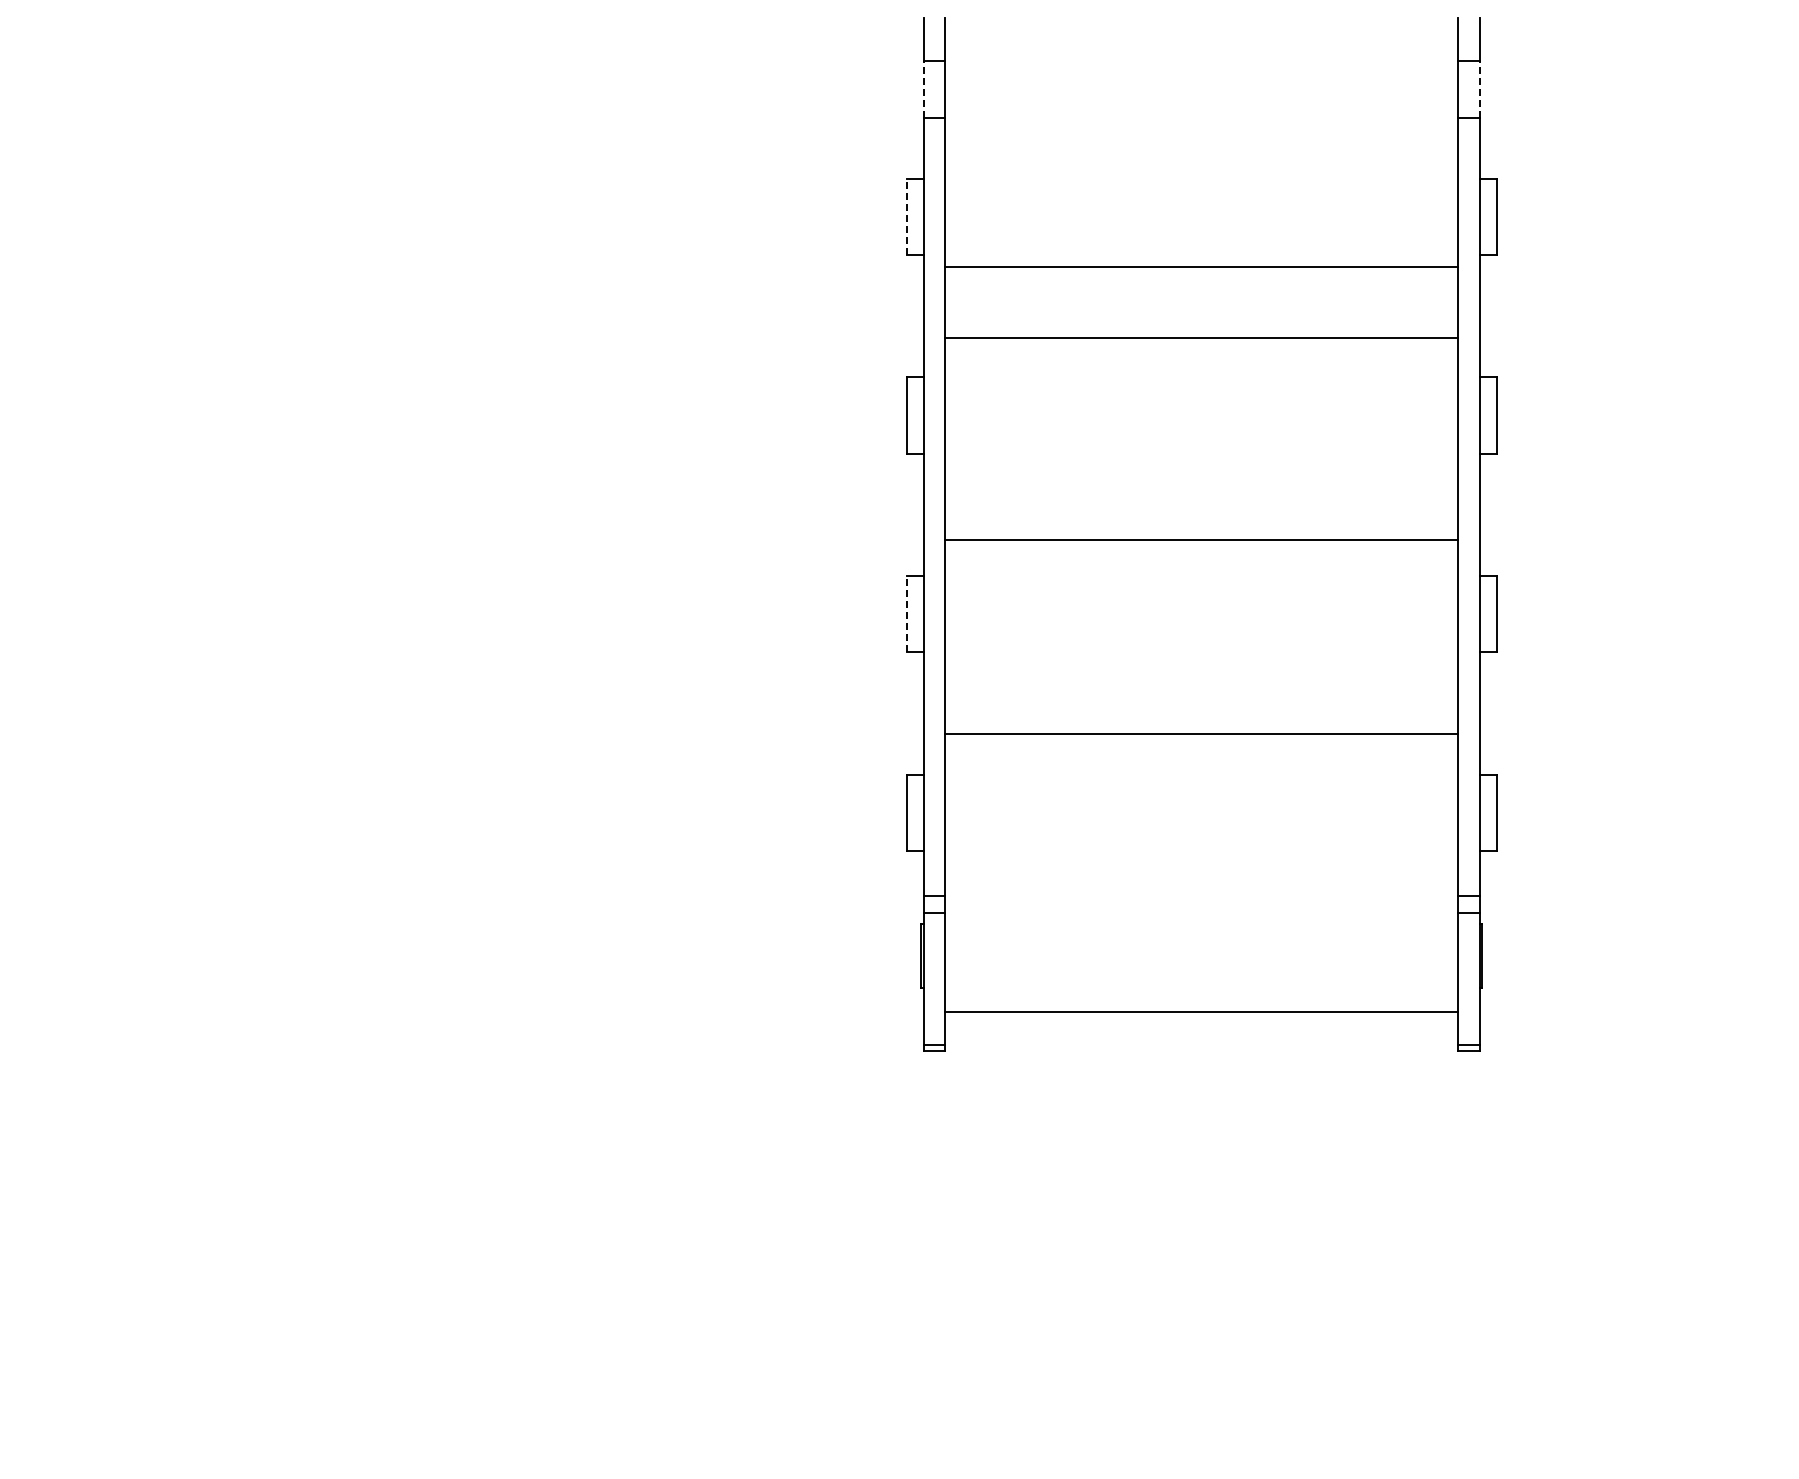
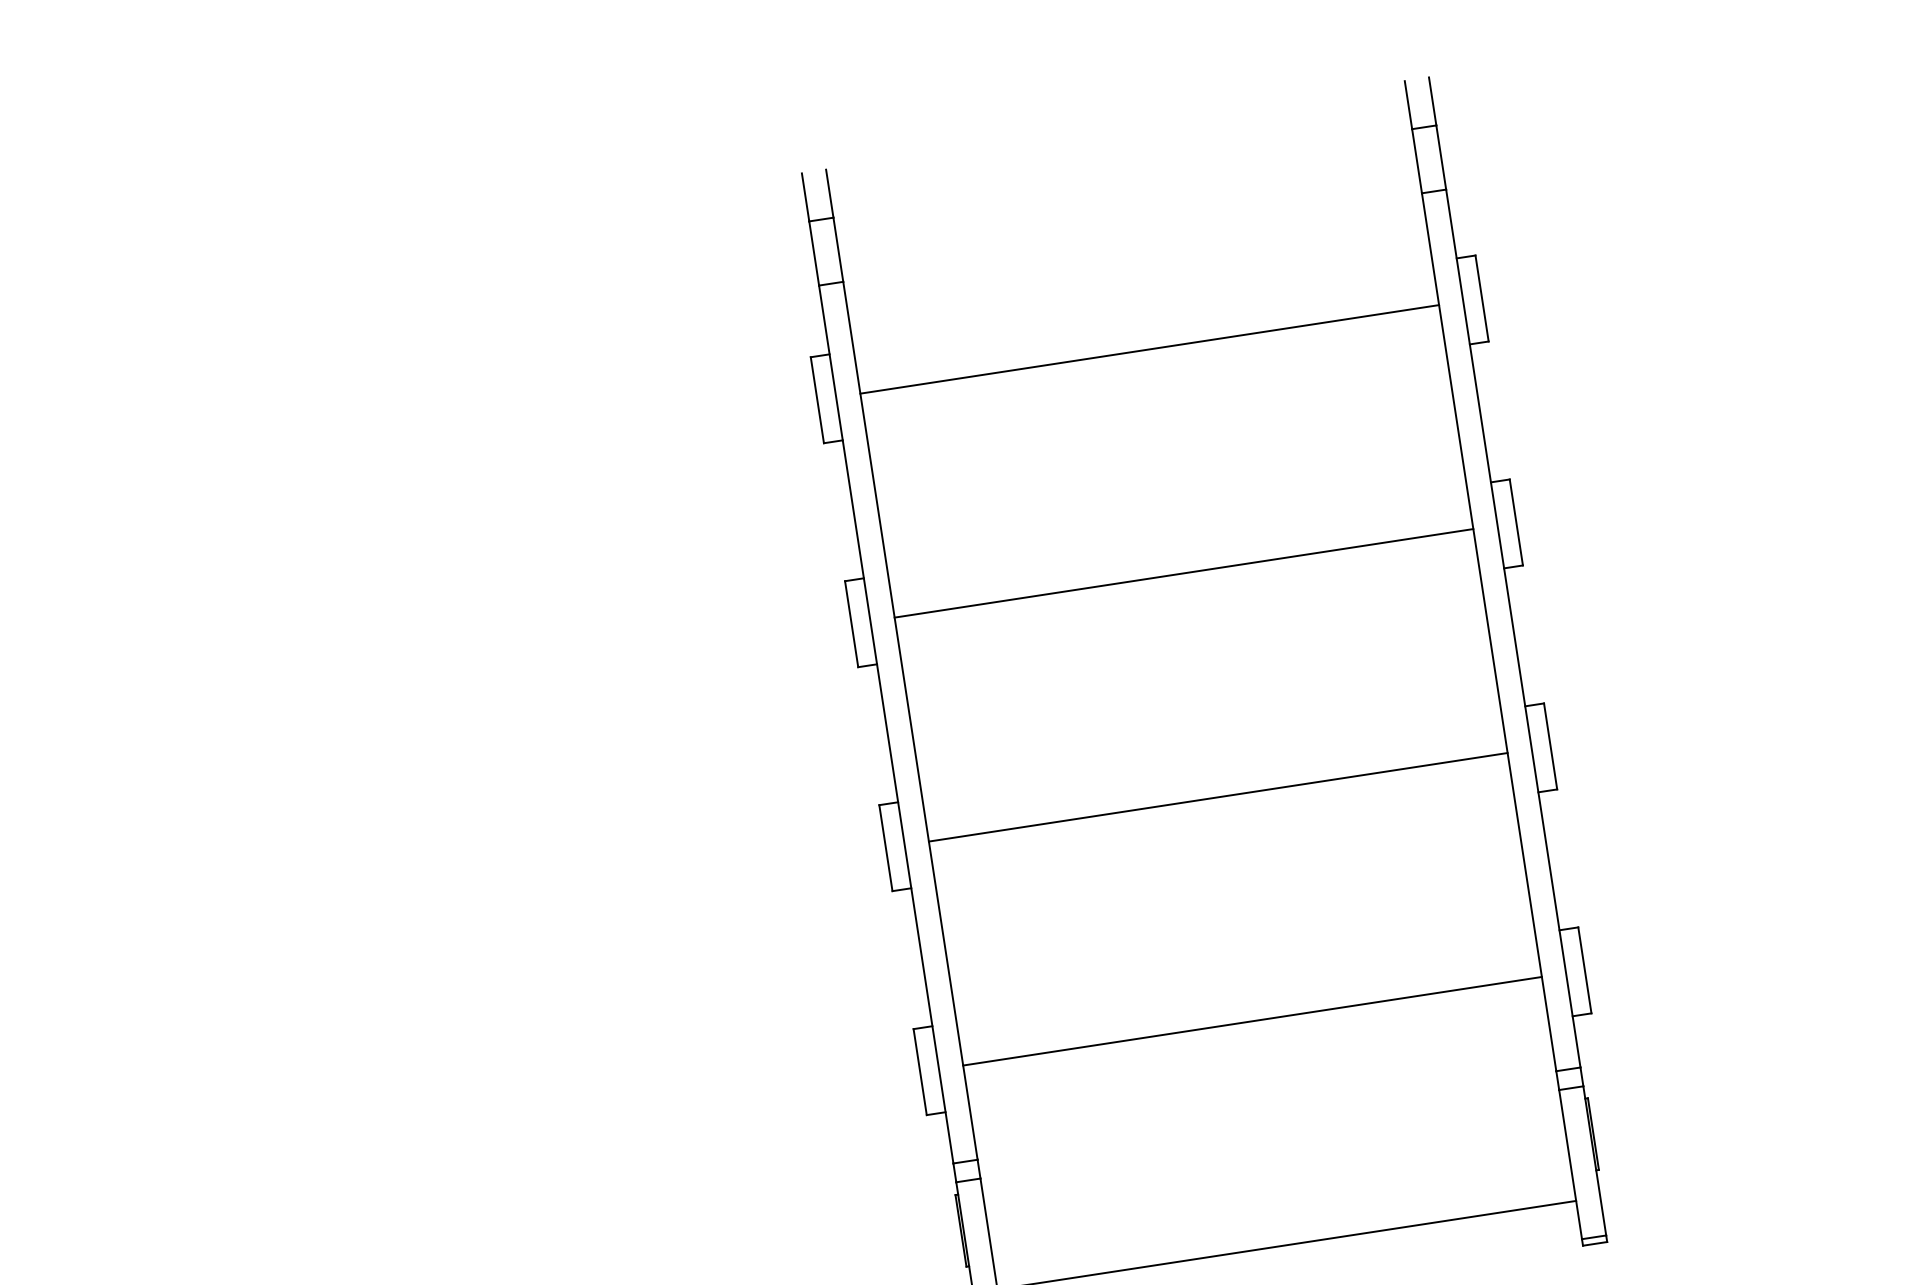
line: (923, 88) -> (814, 252), dashed -> solid
line: (1479, 88) -> (1440, 156), dashed -> solid
line: (906, 216) -> (816, 400), dashed -> solid
line: (1201, 266) -> (1149, 349), moved
line: (1201, 338) -> (1183, 573), moved
line: (1201, 540) -> (1218, 797), moved
line: (906, 613) -> (885, 847), dashed -> solid
line: (1201, 733) -> (1252, 1020), moved

